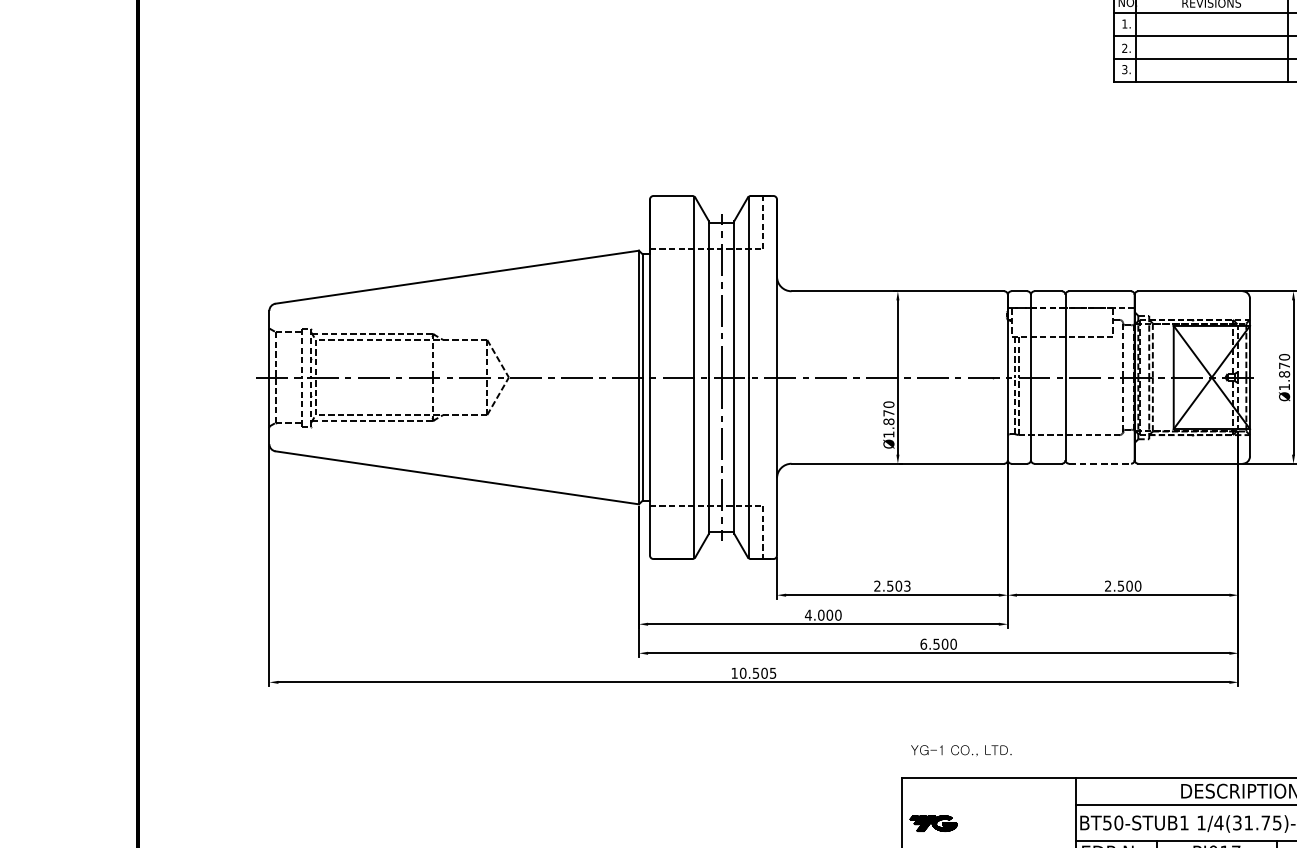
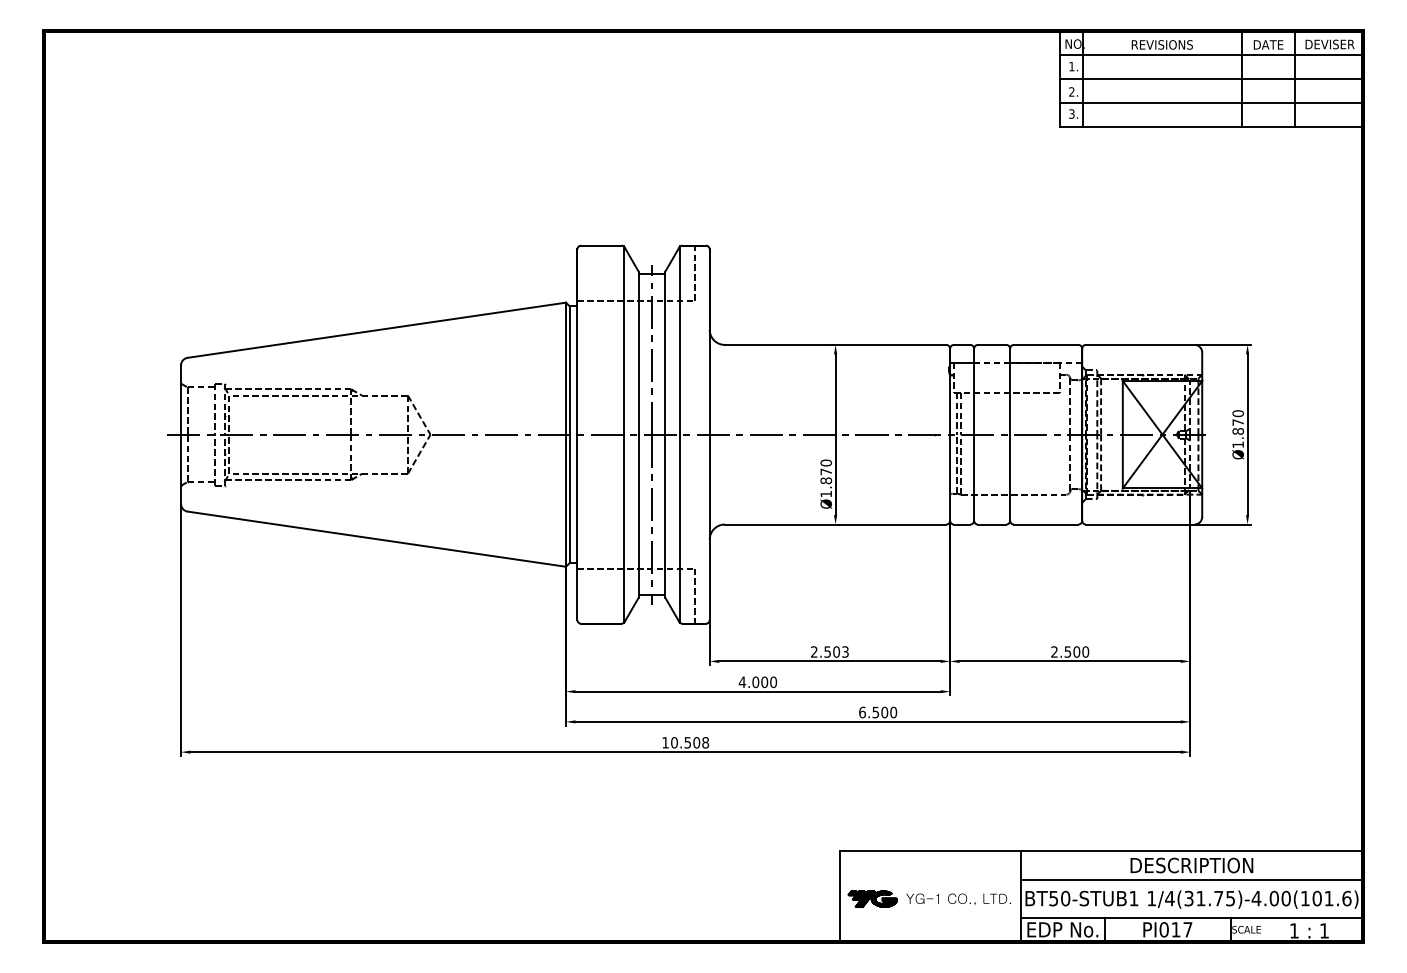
line: (1100, 463) -> (1046, 524), dashed -> solid
text: (772, 673) -> (705, 742), 10.505 -> 10.508
text: (961, 750) -> (958, 899), moved

